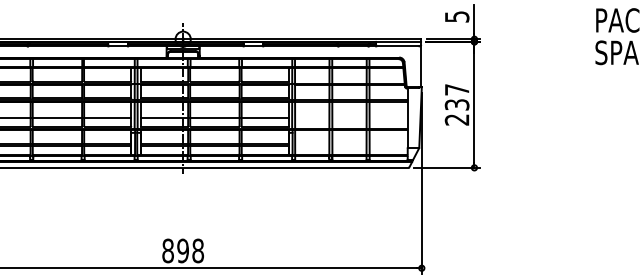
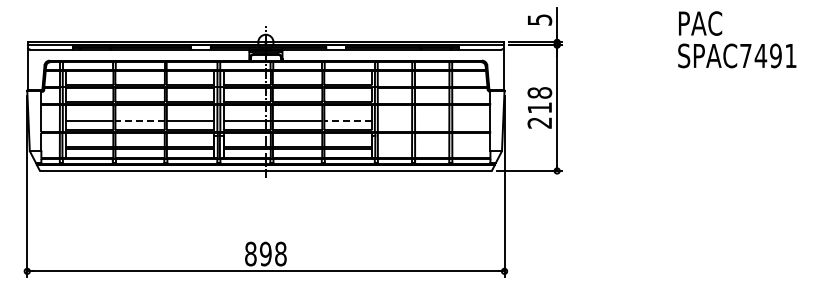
text: (456, 97) -> (539, 100), 237 -> 218
line: (57, 118) -> (140, 121), solid -> dashed
line: (265, 118) -> (348, 121), solid -> dashed

